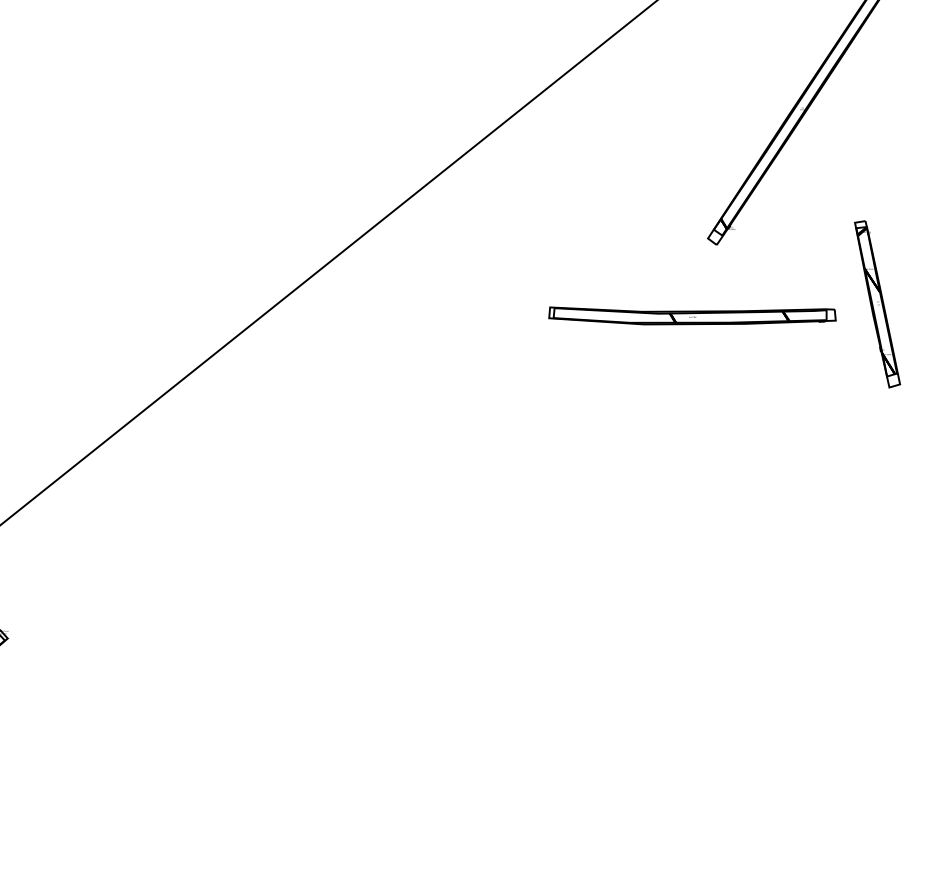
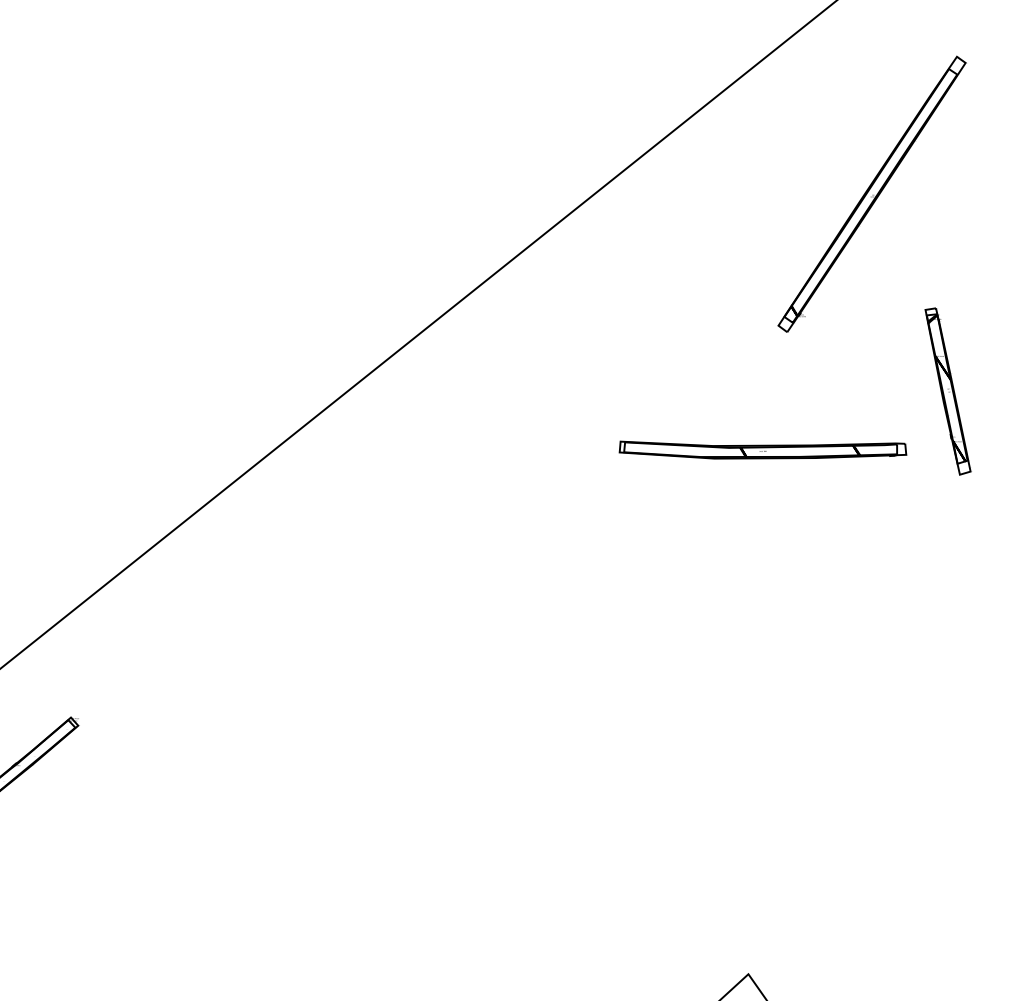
part: (692, 315) -> (762, 449), moved

